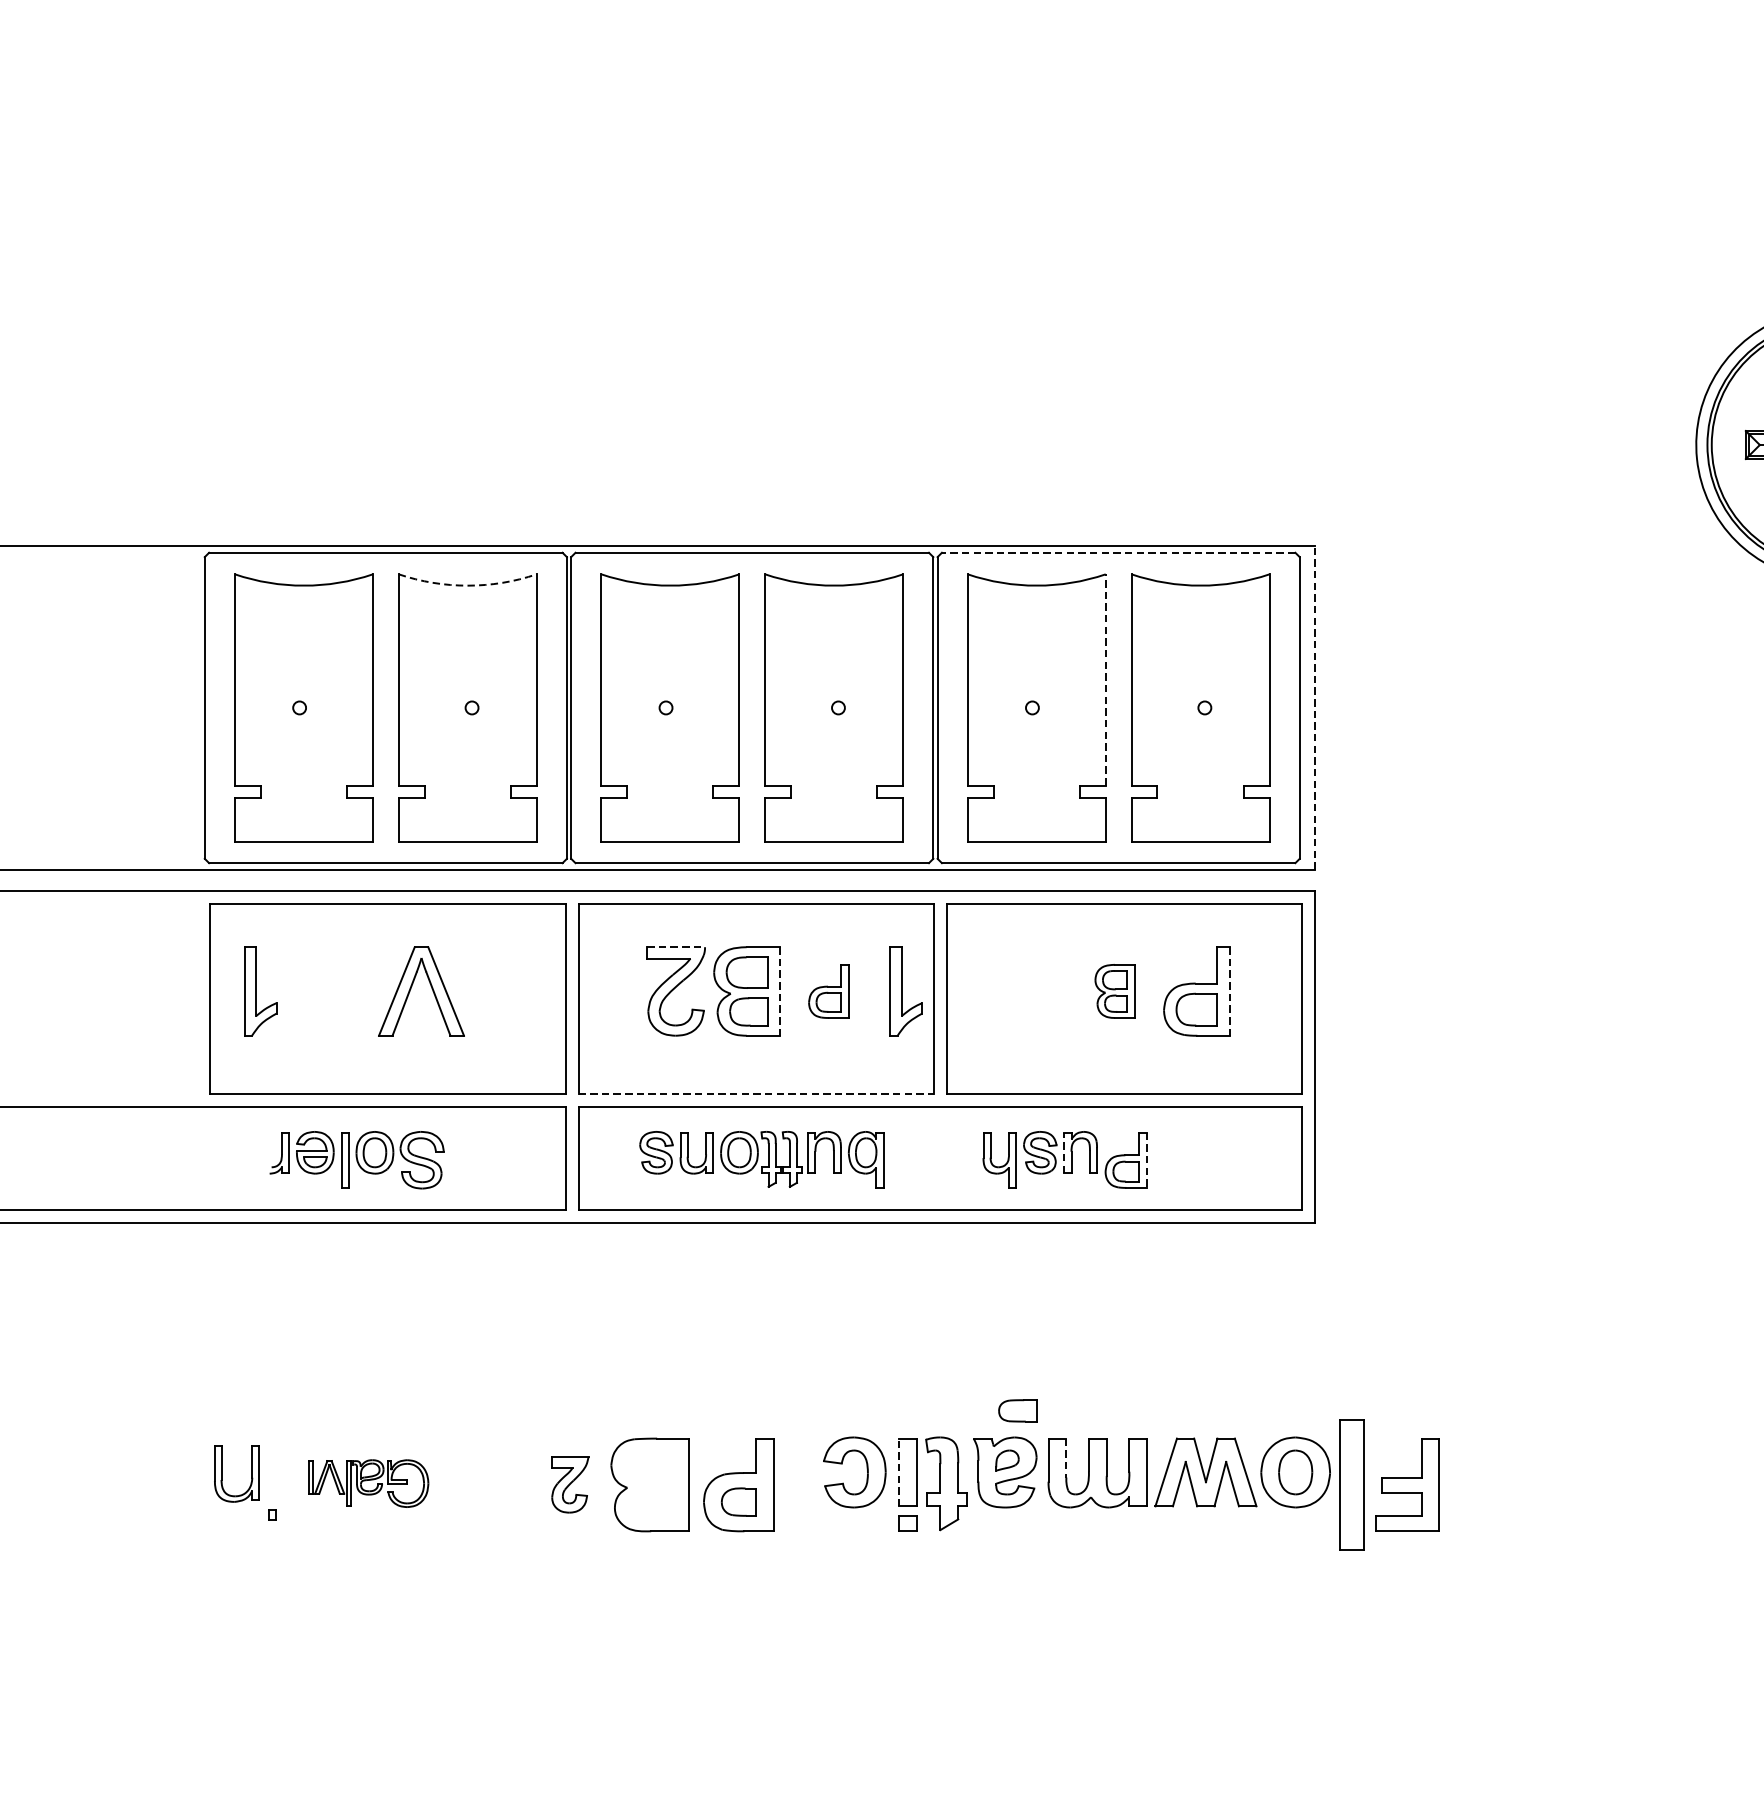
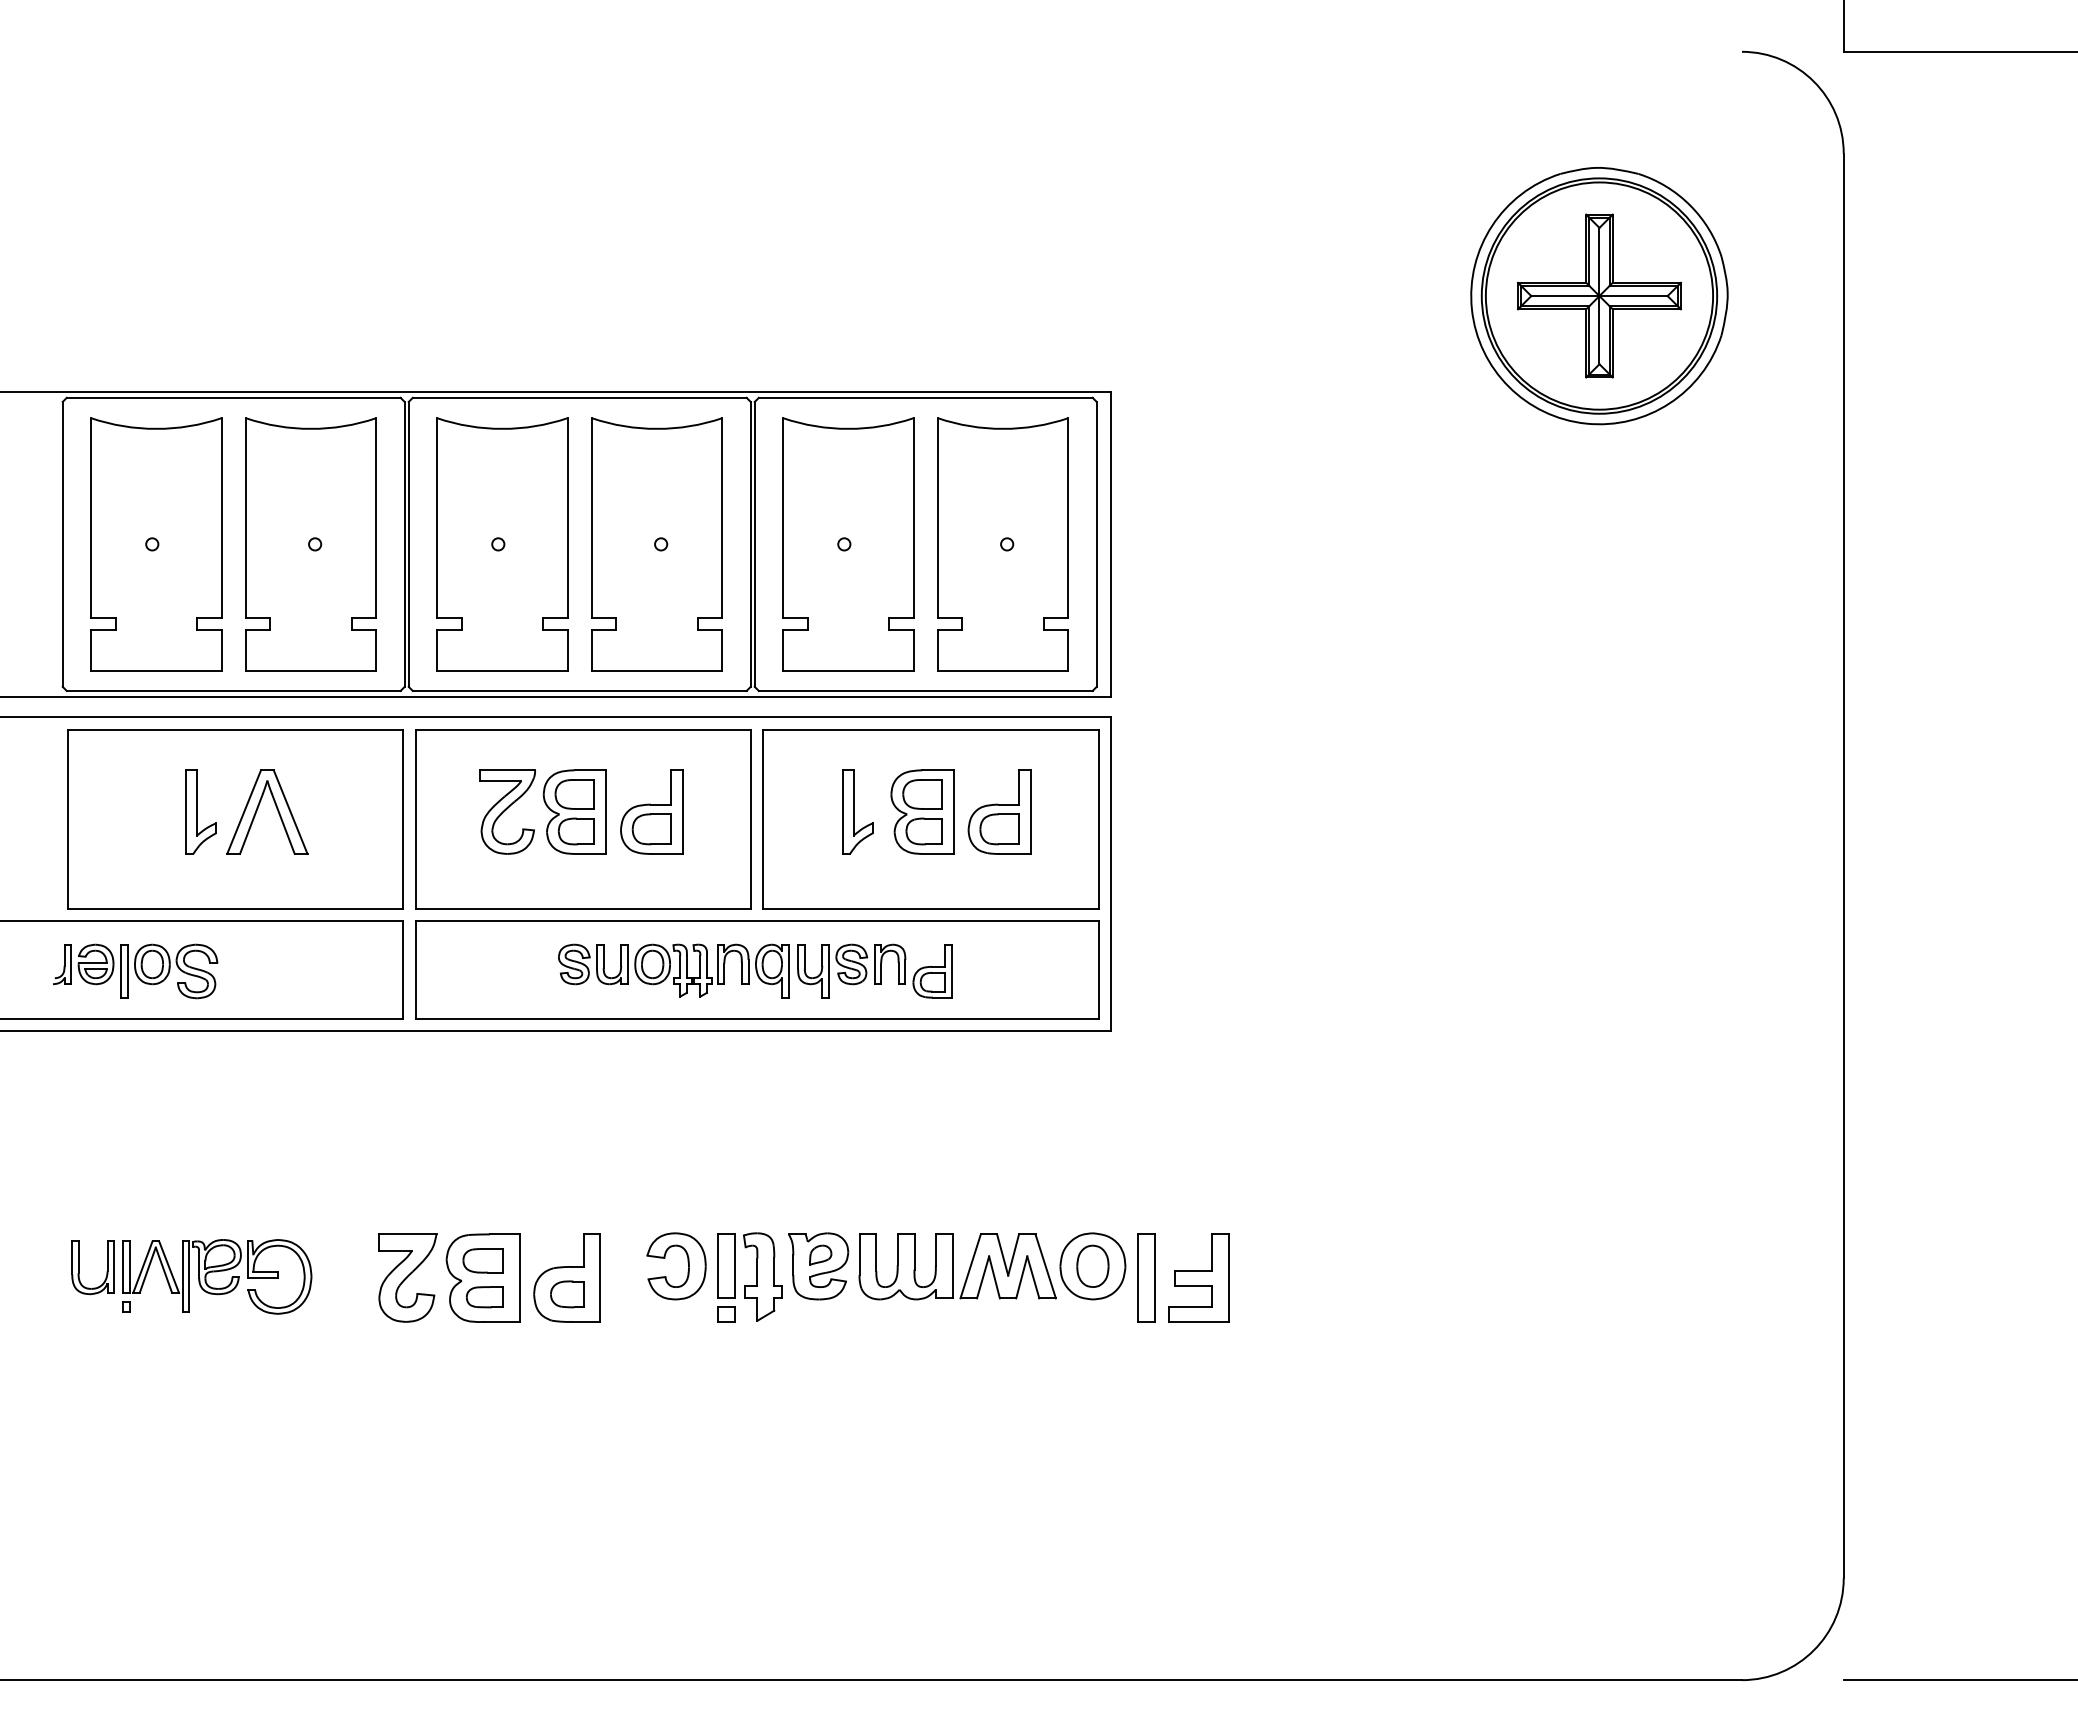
line: (1118, 552) -> (925, 397), dashed -> solid
arc: (468, 585) -> (311, 428), dashed -> solid
line: (1105, 679) -> (913, 517), dashed -> solid
line: (1314, 708) -> (1110, 544), dashed -> solid
line: (676, 947) -> (508, 770), dashed -> solid
part: (259, 990) -> (200, 811), moved
part: (828, 990) -> (651, 811), size x1.67
part: (905, 990) -> (857, 811), moved
part: (1115, 990) -> (922, 811), size x1.67
line: (779, 991) -> (605, 812), dashed -> solid
line: (1229, 991) -> (1030, 812), dashed -> solid
line: (756, 1093) -> (583, 908), dashed -> solid
line: (1064, 1151) -> (874, 963), dashed -> solid
part: (761, 1159) -> (673, 970), moved
part: (357, 1160) -> (135, 971), moved
line: (1146, 1161) -> (952, 972), dashed -> solid
part: (1017, 1411) -> (484, 1297), moved
line: (1066, 1458) -> (876, 1253), dashed -> solid
part: (649, 1466) -> (482, 1260), added
line: (899, 1472) -> (718, 1266), dashed -> solid
part: (368, 1483) -> (217, 1276), size x1.67
part: (569, 1484) -> (407, 1277), size x1.67
part: (1352, 1484) -> (1146, 1277), size x0.71

